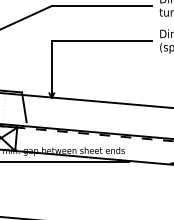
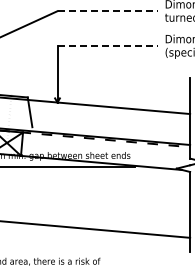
line: (102, 6) -> (108, 11), solid -> dashed
line: (102, 40) -> (108, 45), solid -> dashed

